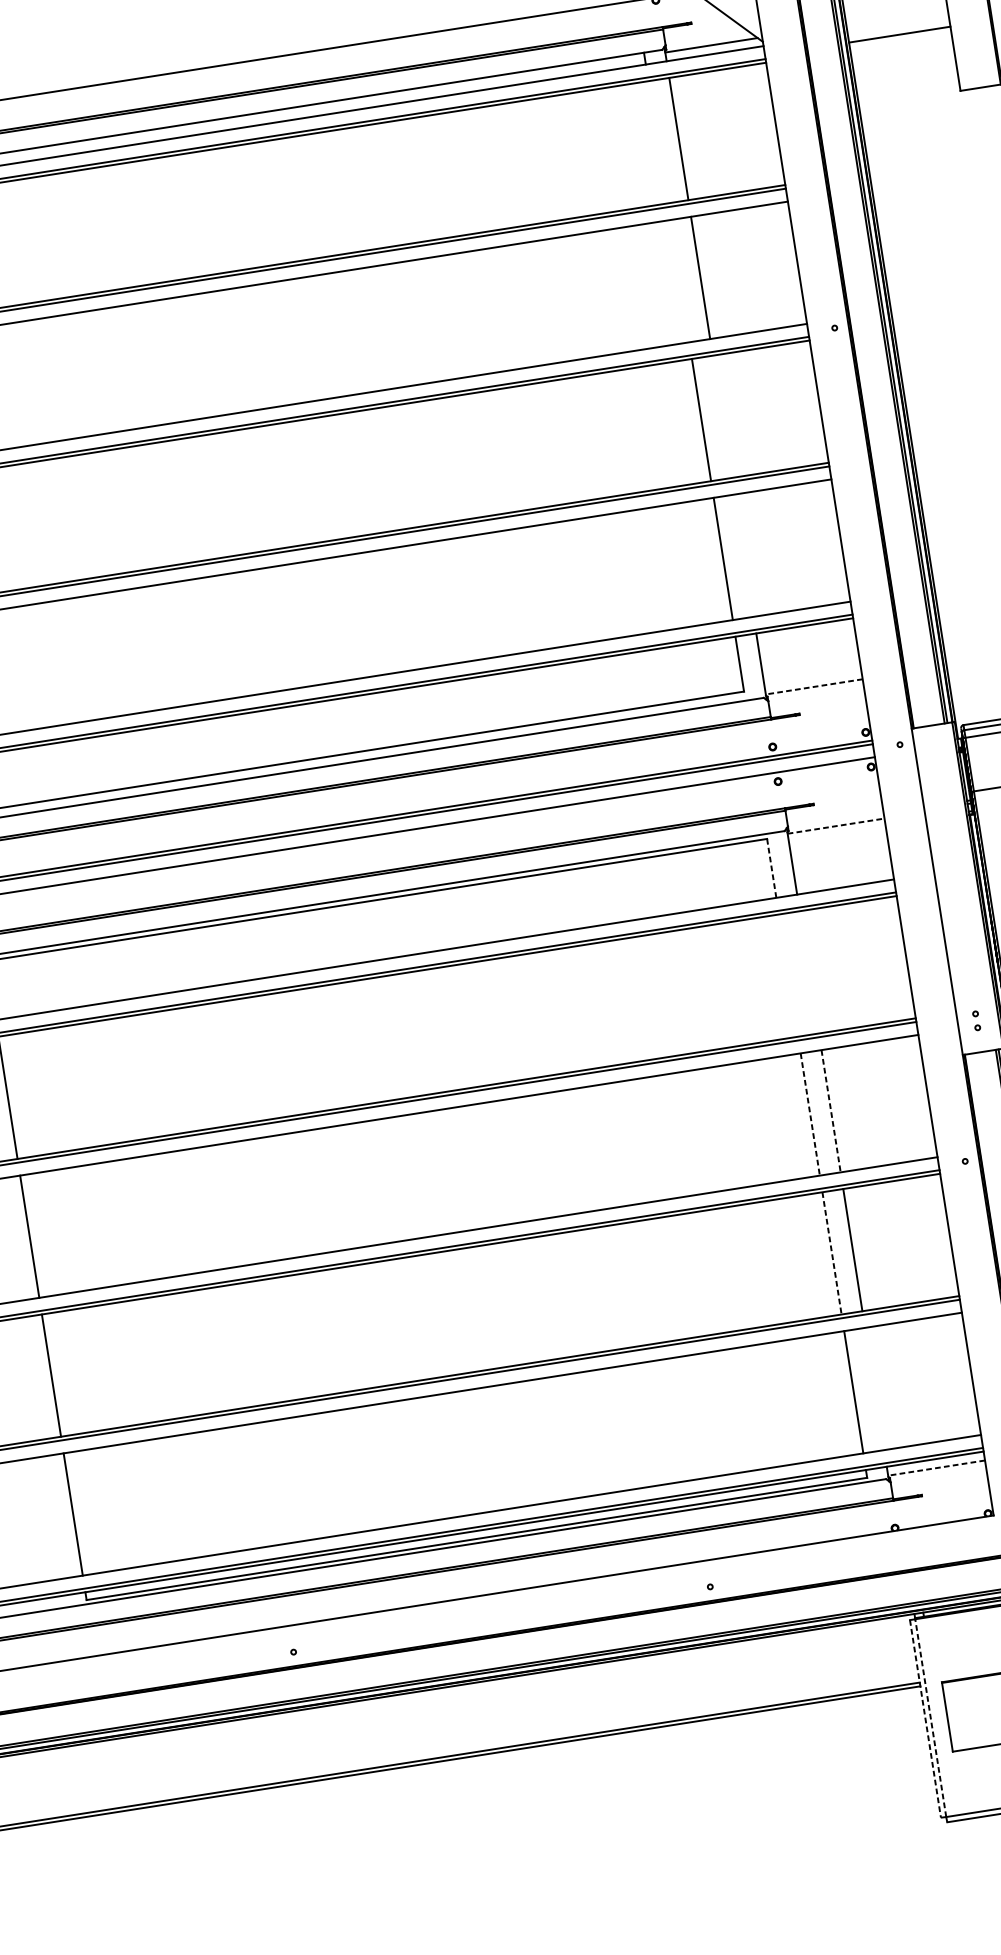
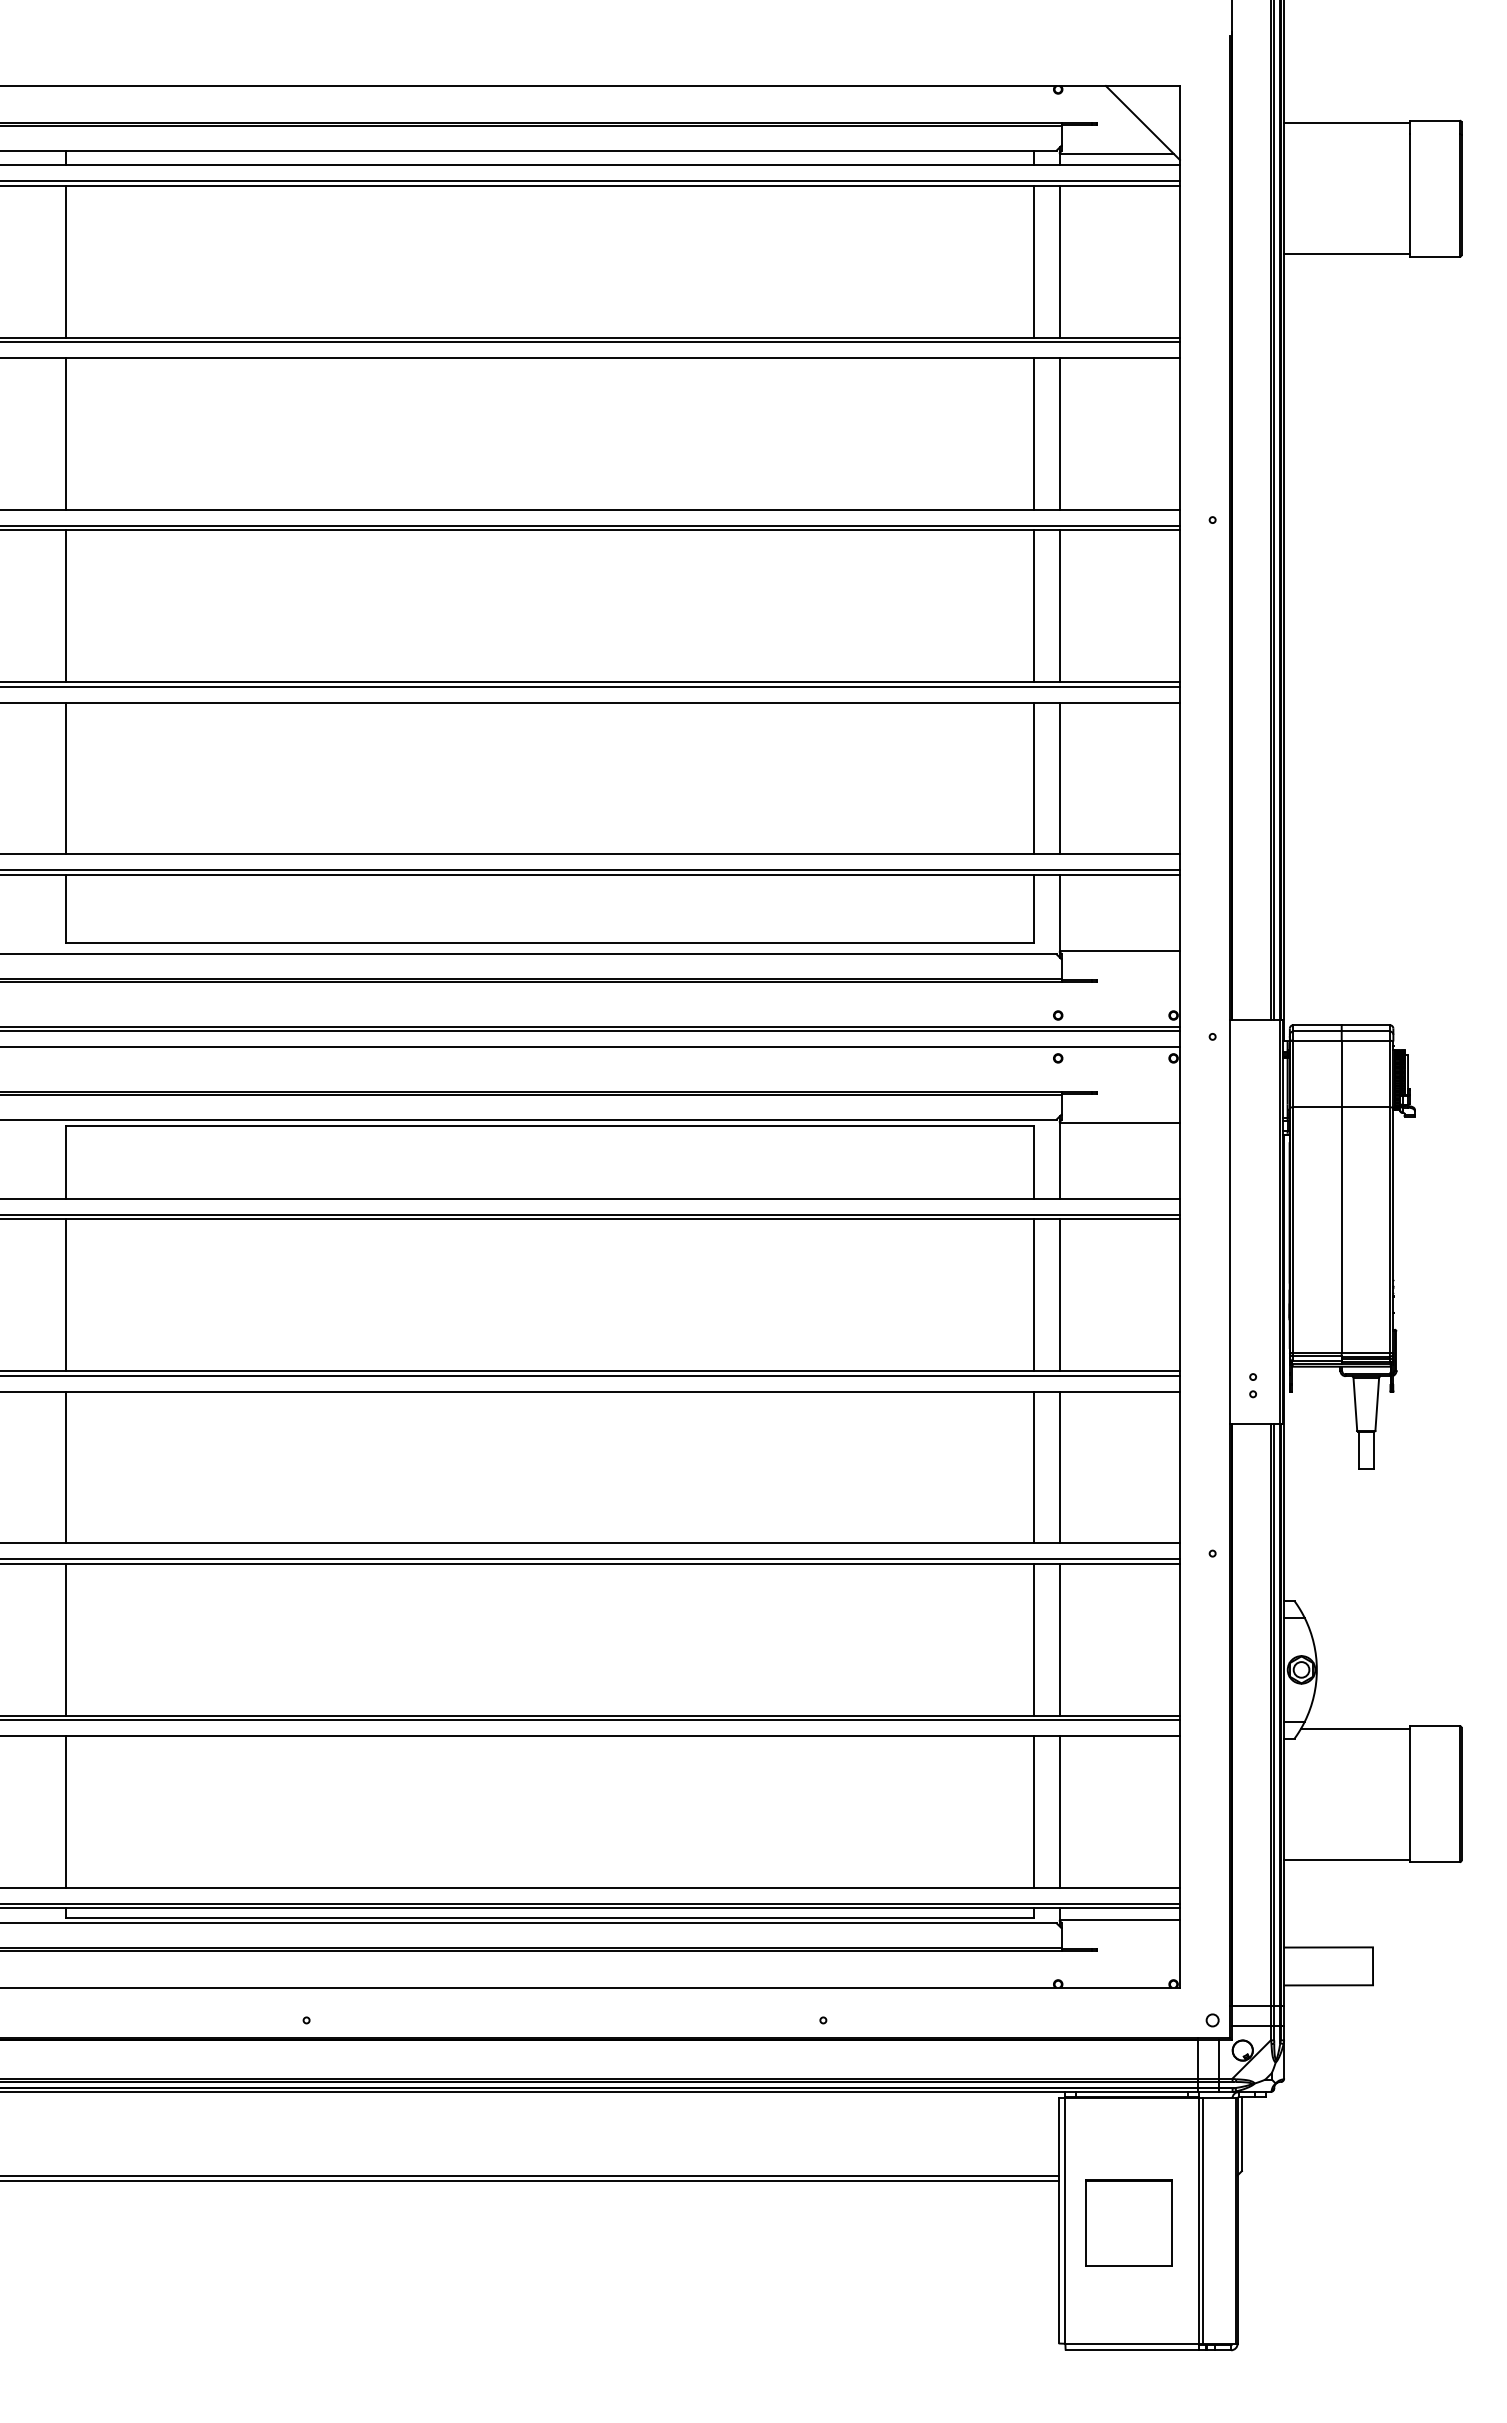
line: (899, 34) -> (1346, 254), moved
line: (657, 142) -> (1033, 261), added
line: (679, 280) -> (1033, 433), added
line: (722, 417) -> (1059, 606), added
line: (743, 555) -> (1059, 778), added
line: (813, 686) -> (1119, 950), dashed -> solid
line: (836, 826) -> (1120, 1123), dashed -> solid
line: (771, 868) -> (1033, 1162), dashed -> solid
line: (809, 972) -> (1059, 1295), added
line: (788, 975) -> (1033, 1295), added
line: (830, 1111) -> (1059, 1467), dashed -> solid
line: (809, 1114) -> (1033, 1467), dashed -> solid
line: (831, 1253) -> (1033, 1639), dashed -> solid
line: (874, 1388) -> (1059, 1811), added
line: (936, 1468) -> (1119, 1919), dashed -> solid
line: (930, 1718) -> (1065, 2221), dashed -> solid
line: (925, 1719) -> (1058, 2221), dashed -> solid

